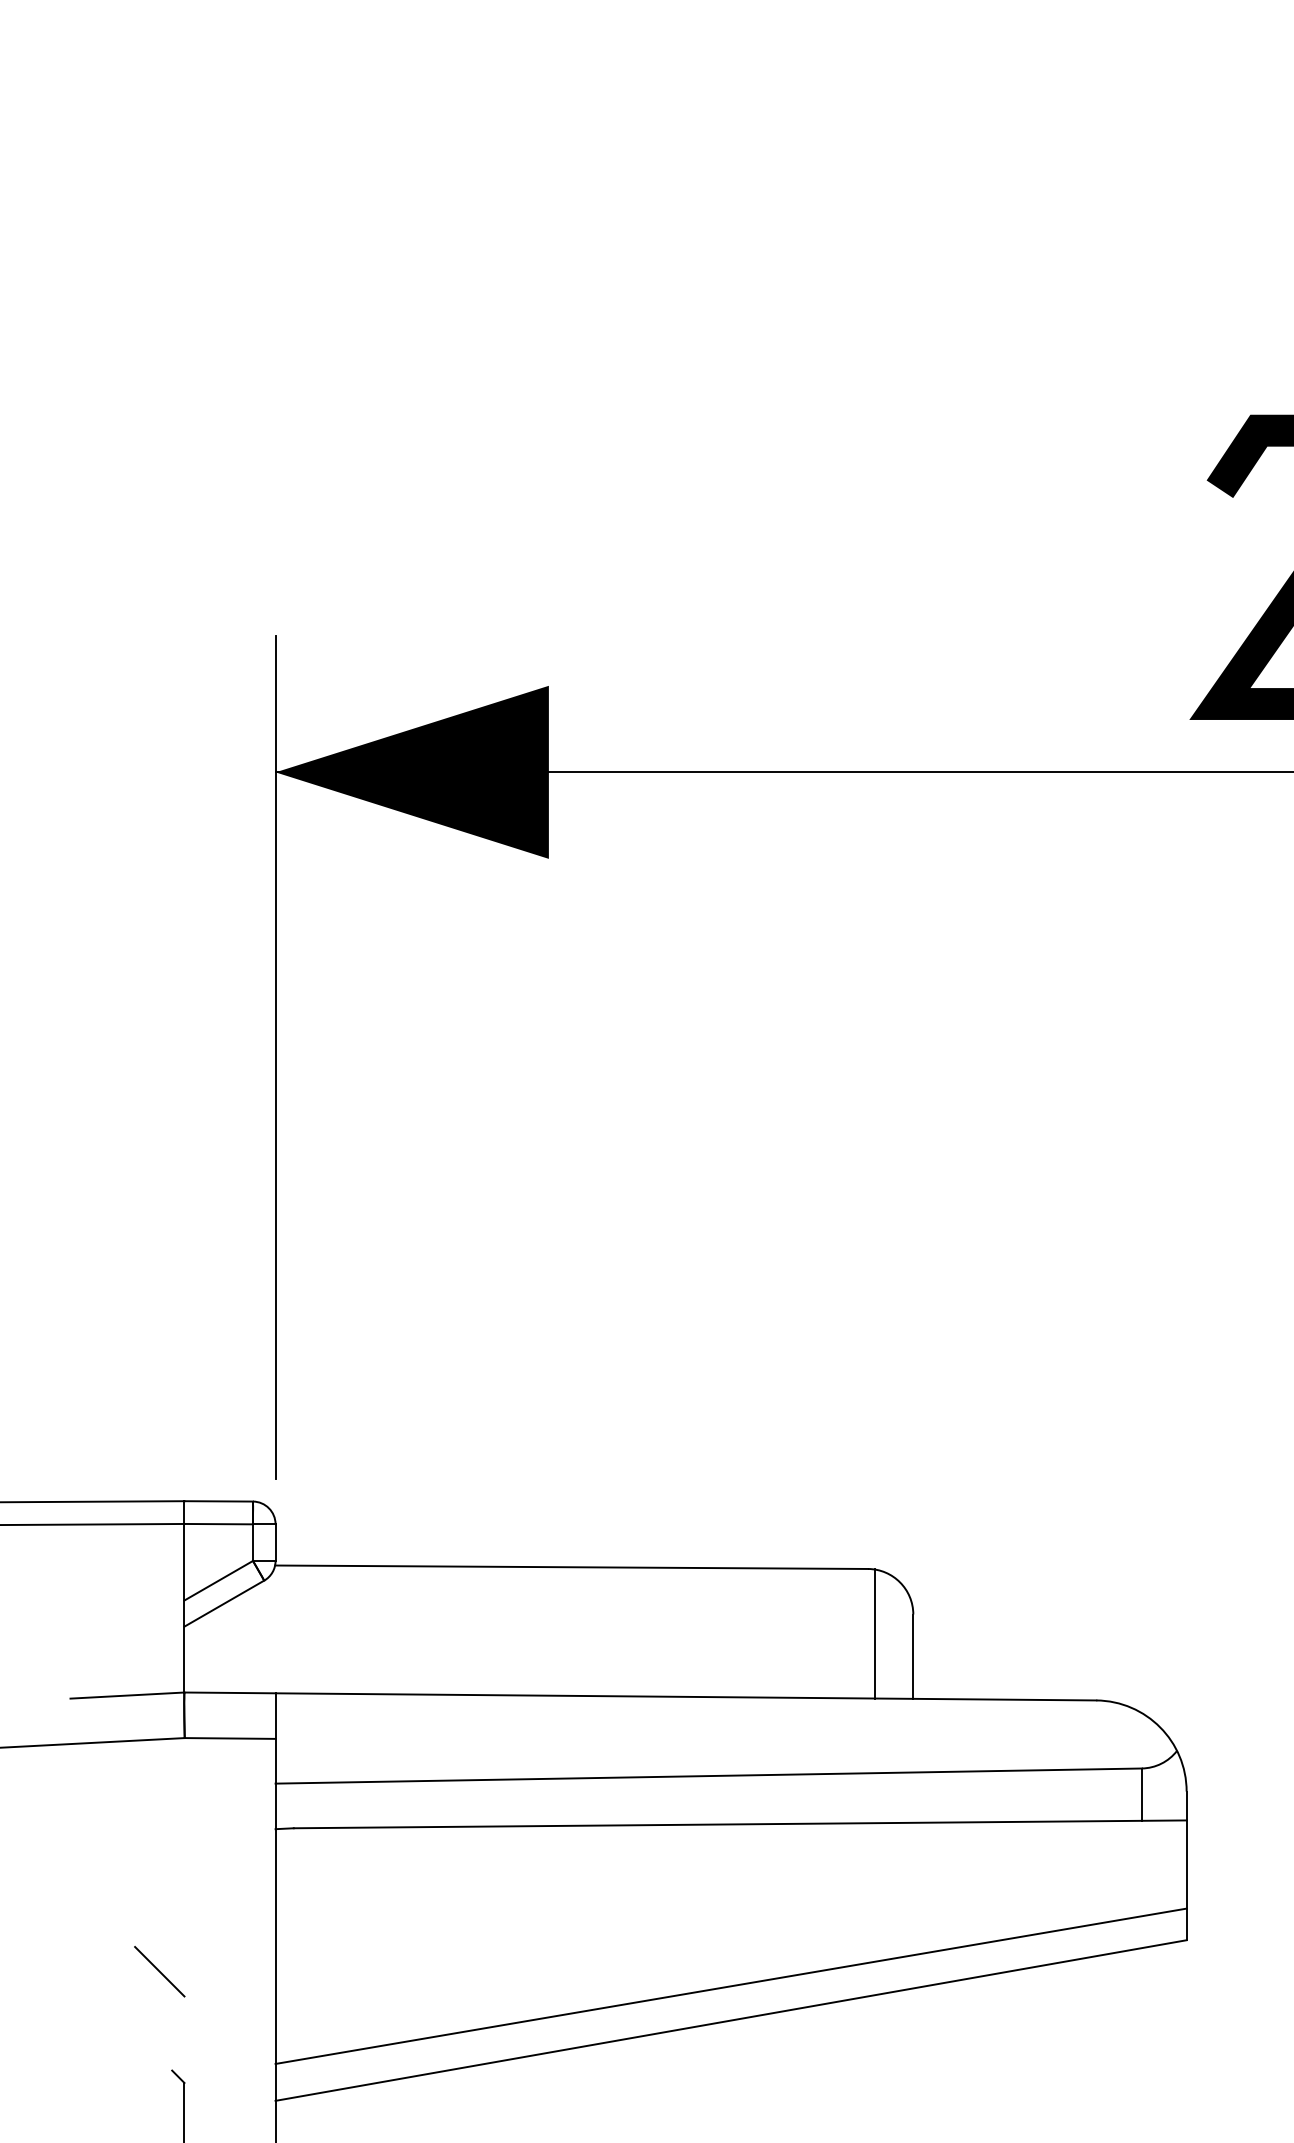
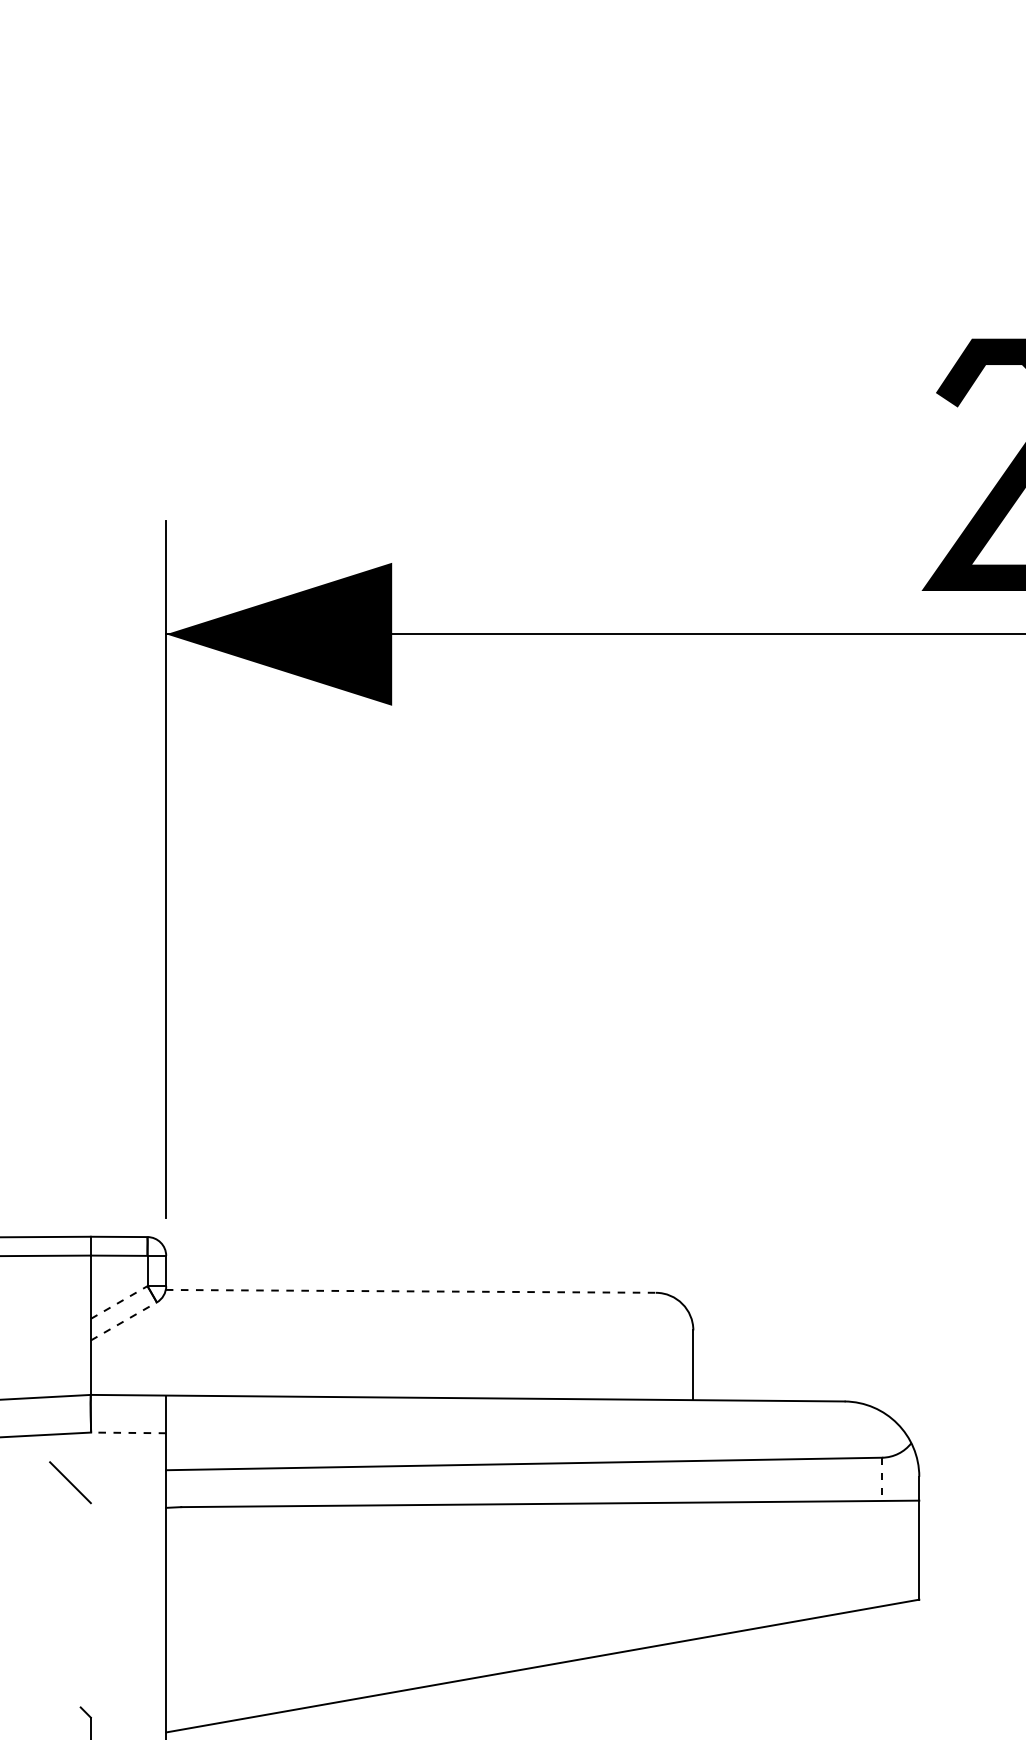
line: (572, 1567) -> (411, 1291), solid -> dashed
line: (218, 1580) -> (119, 1302), solid -> dashed
line: (224, 1603) -> (123, 1321), solid -> dashed
line: (874, 1633) -> (661, 1346), removed
line: (229, 1738) -> (128, 1432), solid -> dashed
line: (1141, 1795) -> (881, 1480), solid -> dashed
line: (159, 1971) -> (70, 1482), moved
line: (730, 1985) -> (542, 1637), removed

